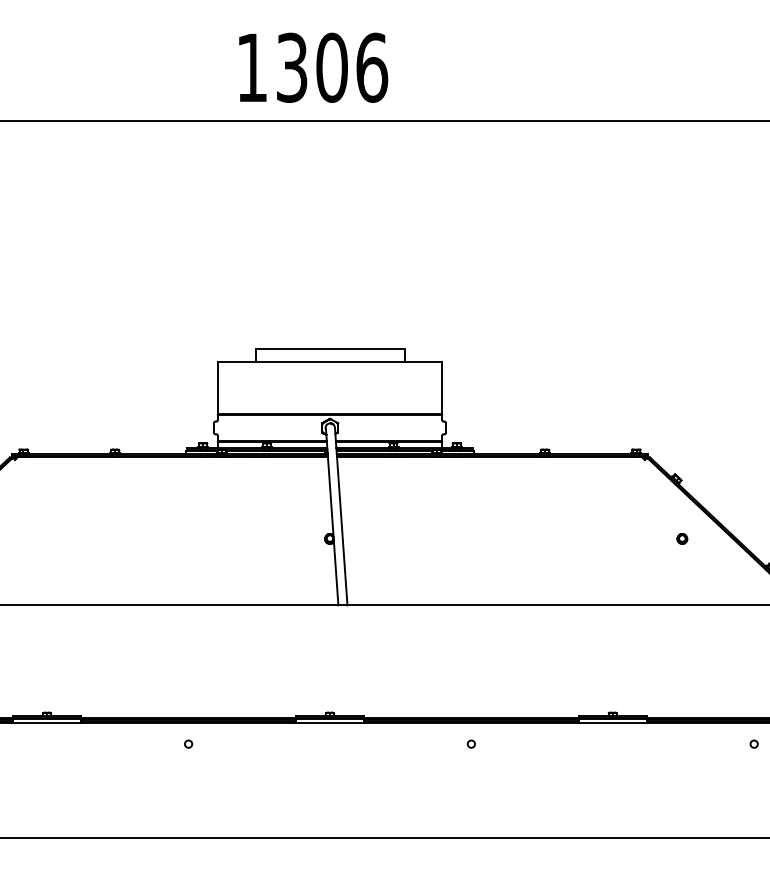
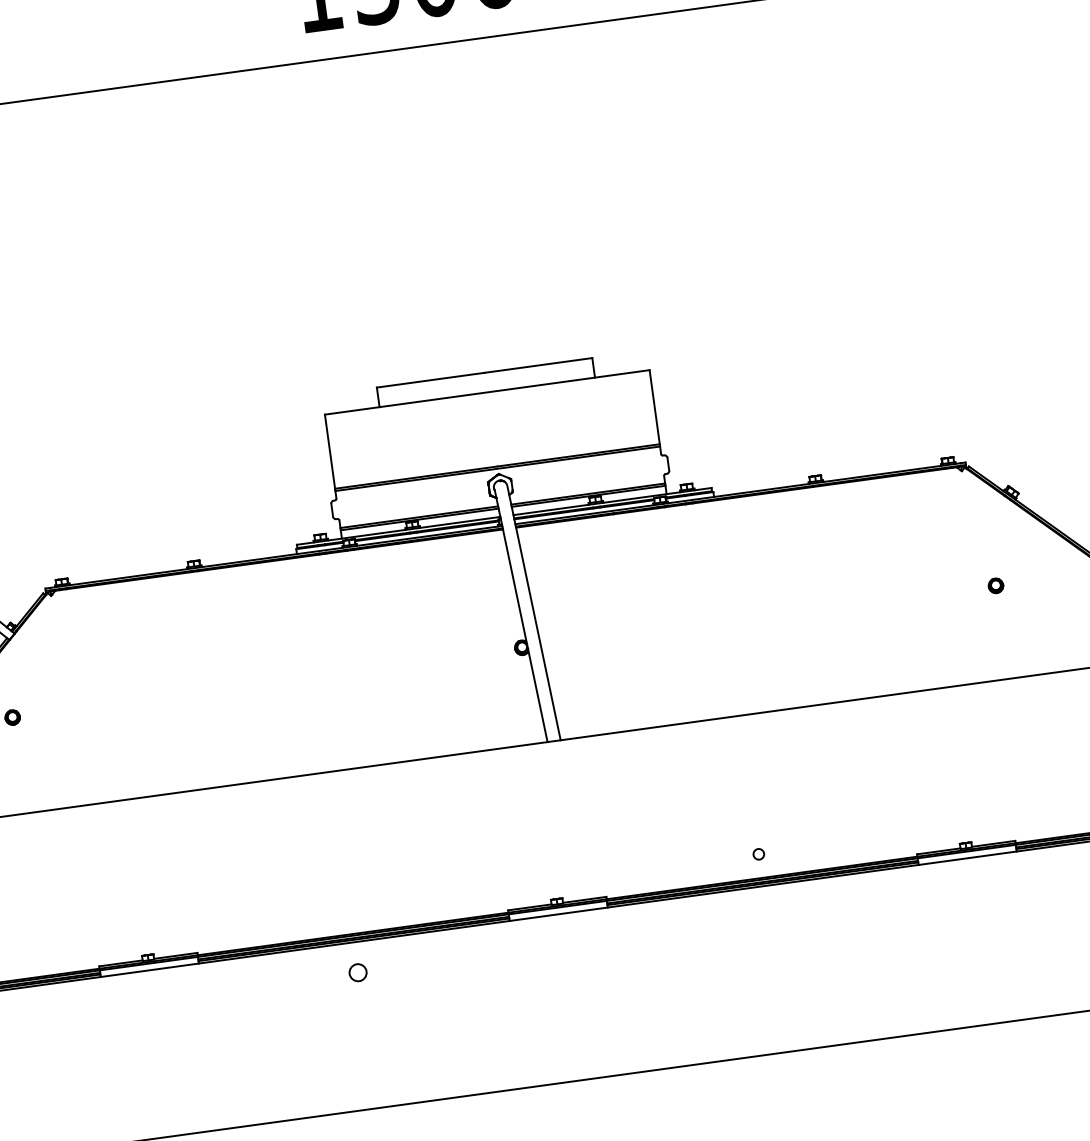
part: (682, 538) -> (996, 585), moved
circle: (188, 743) -> (358, 971), size x1.6
circle: (470, 743) -> (757, 853), moved

